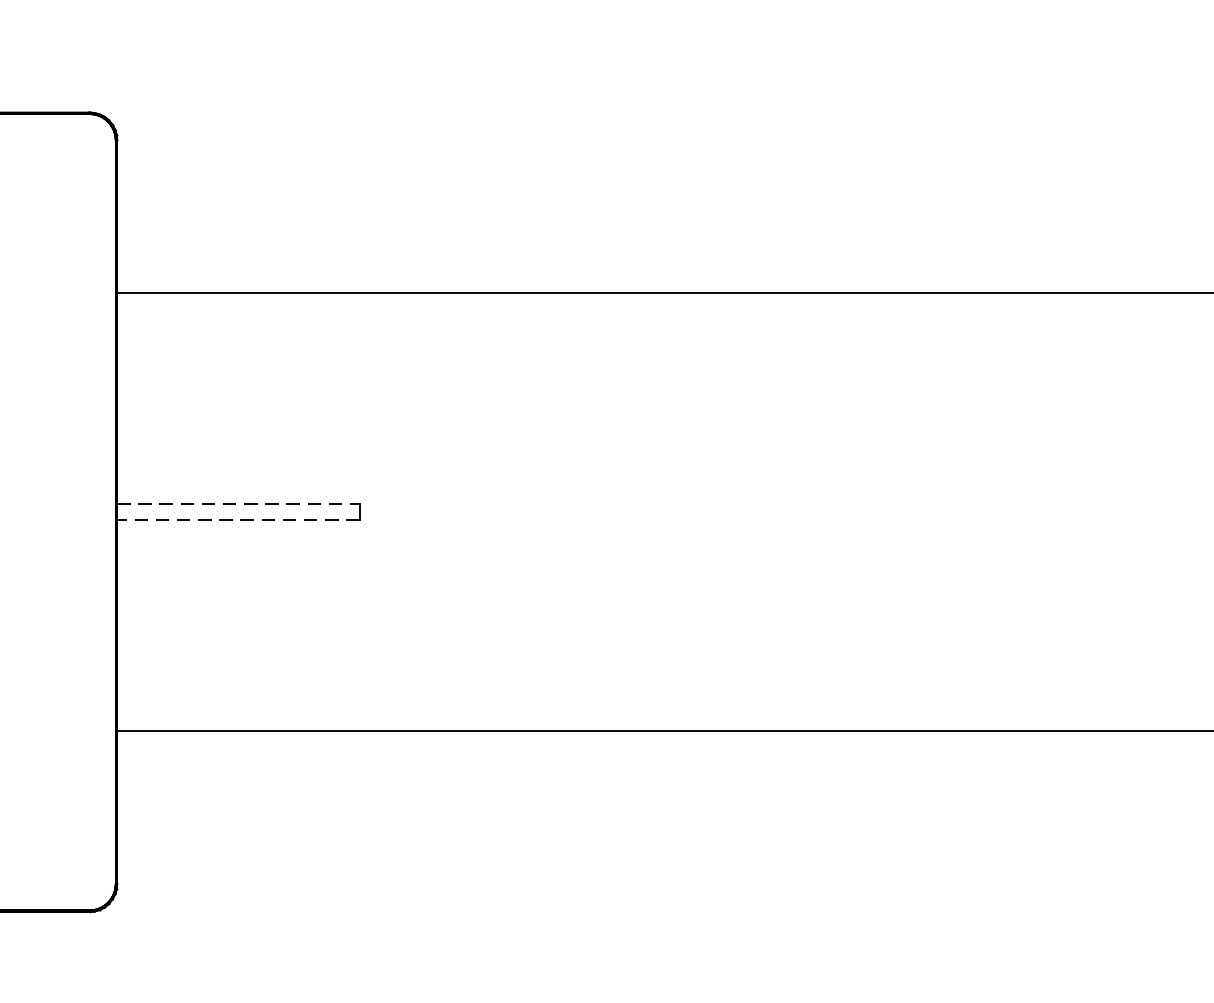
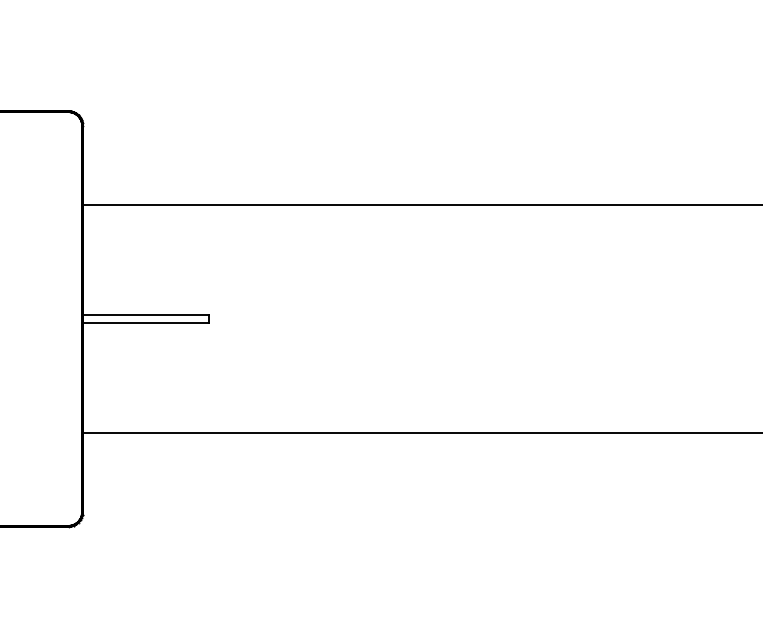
line: (239, 503) -> (146, 314), dashed -> solid
line: (237, 520) -> (145, 323), dashed -> solid

